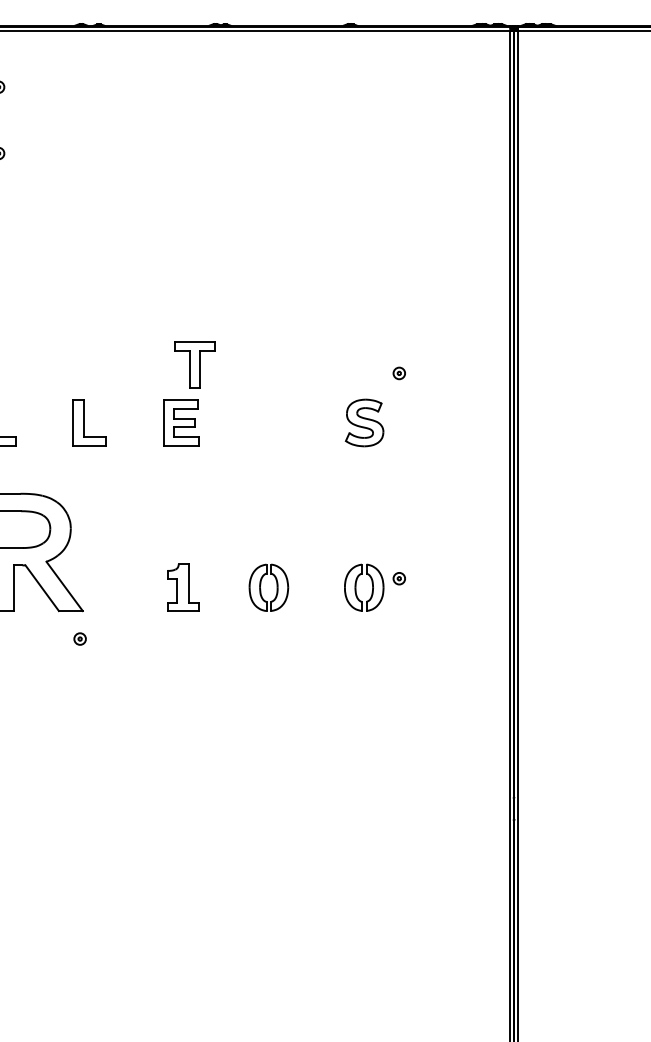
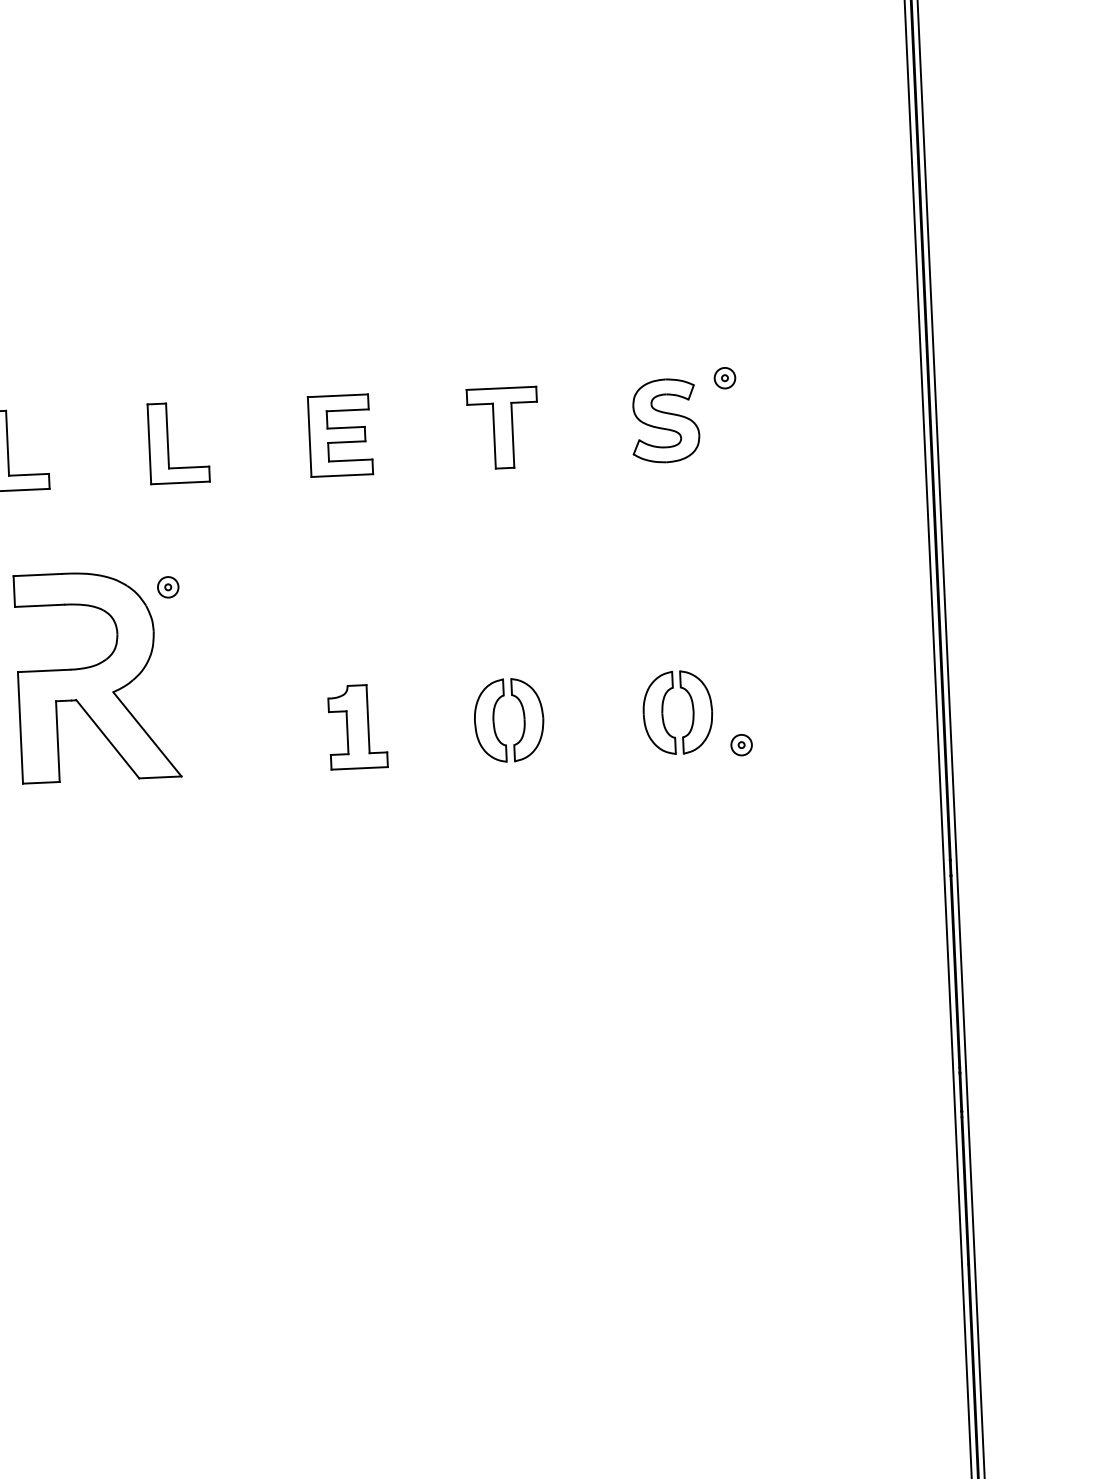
part: (194, 364) -> (502, 427), moved
part: (398, 373) -> (723, 378), moved
part: (398, 578) -> (740, 744), moved
part: (79, 638) -> (167, 586), moved

